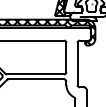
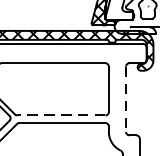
line: (77, 64) -> (125, 100), solid -> dashed
line: (35, 74) -> (61, 115), solid -> dashed

